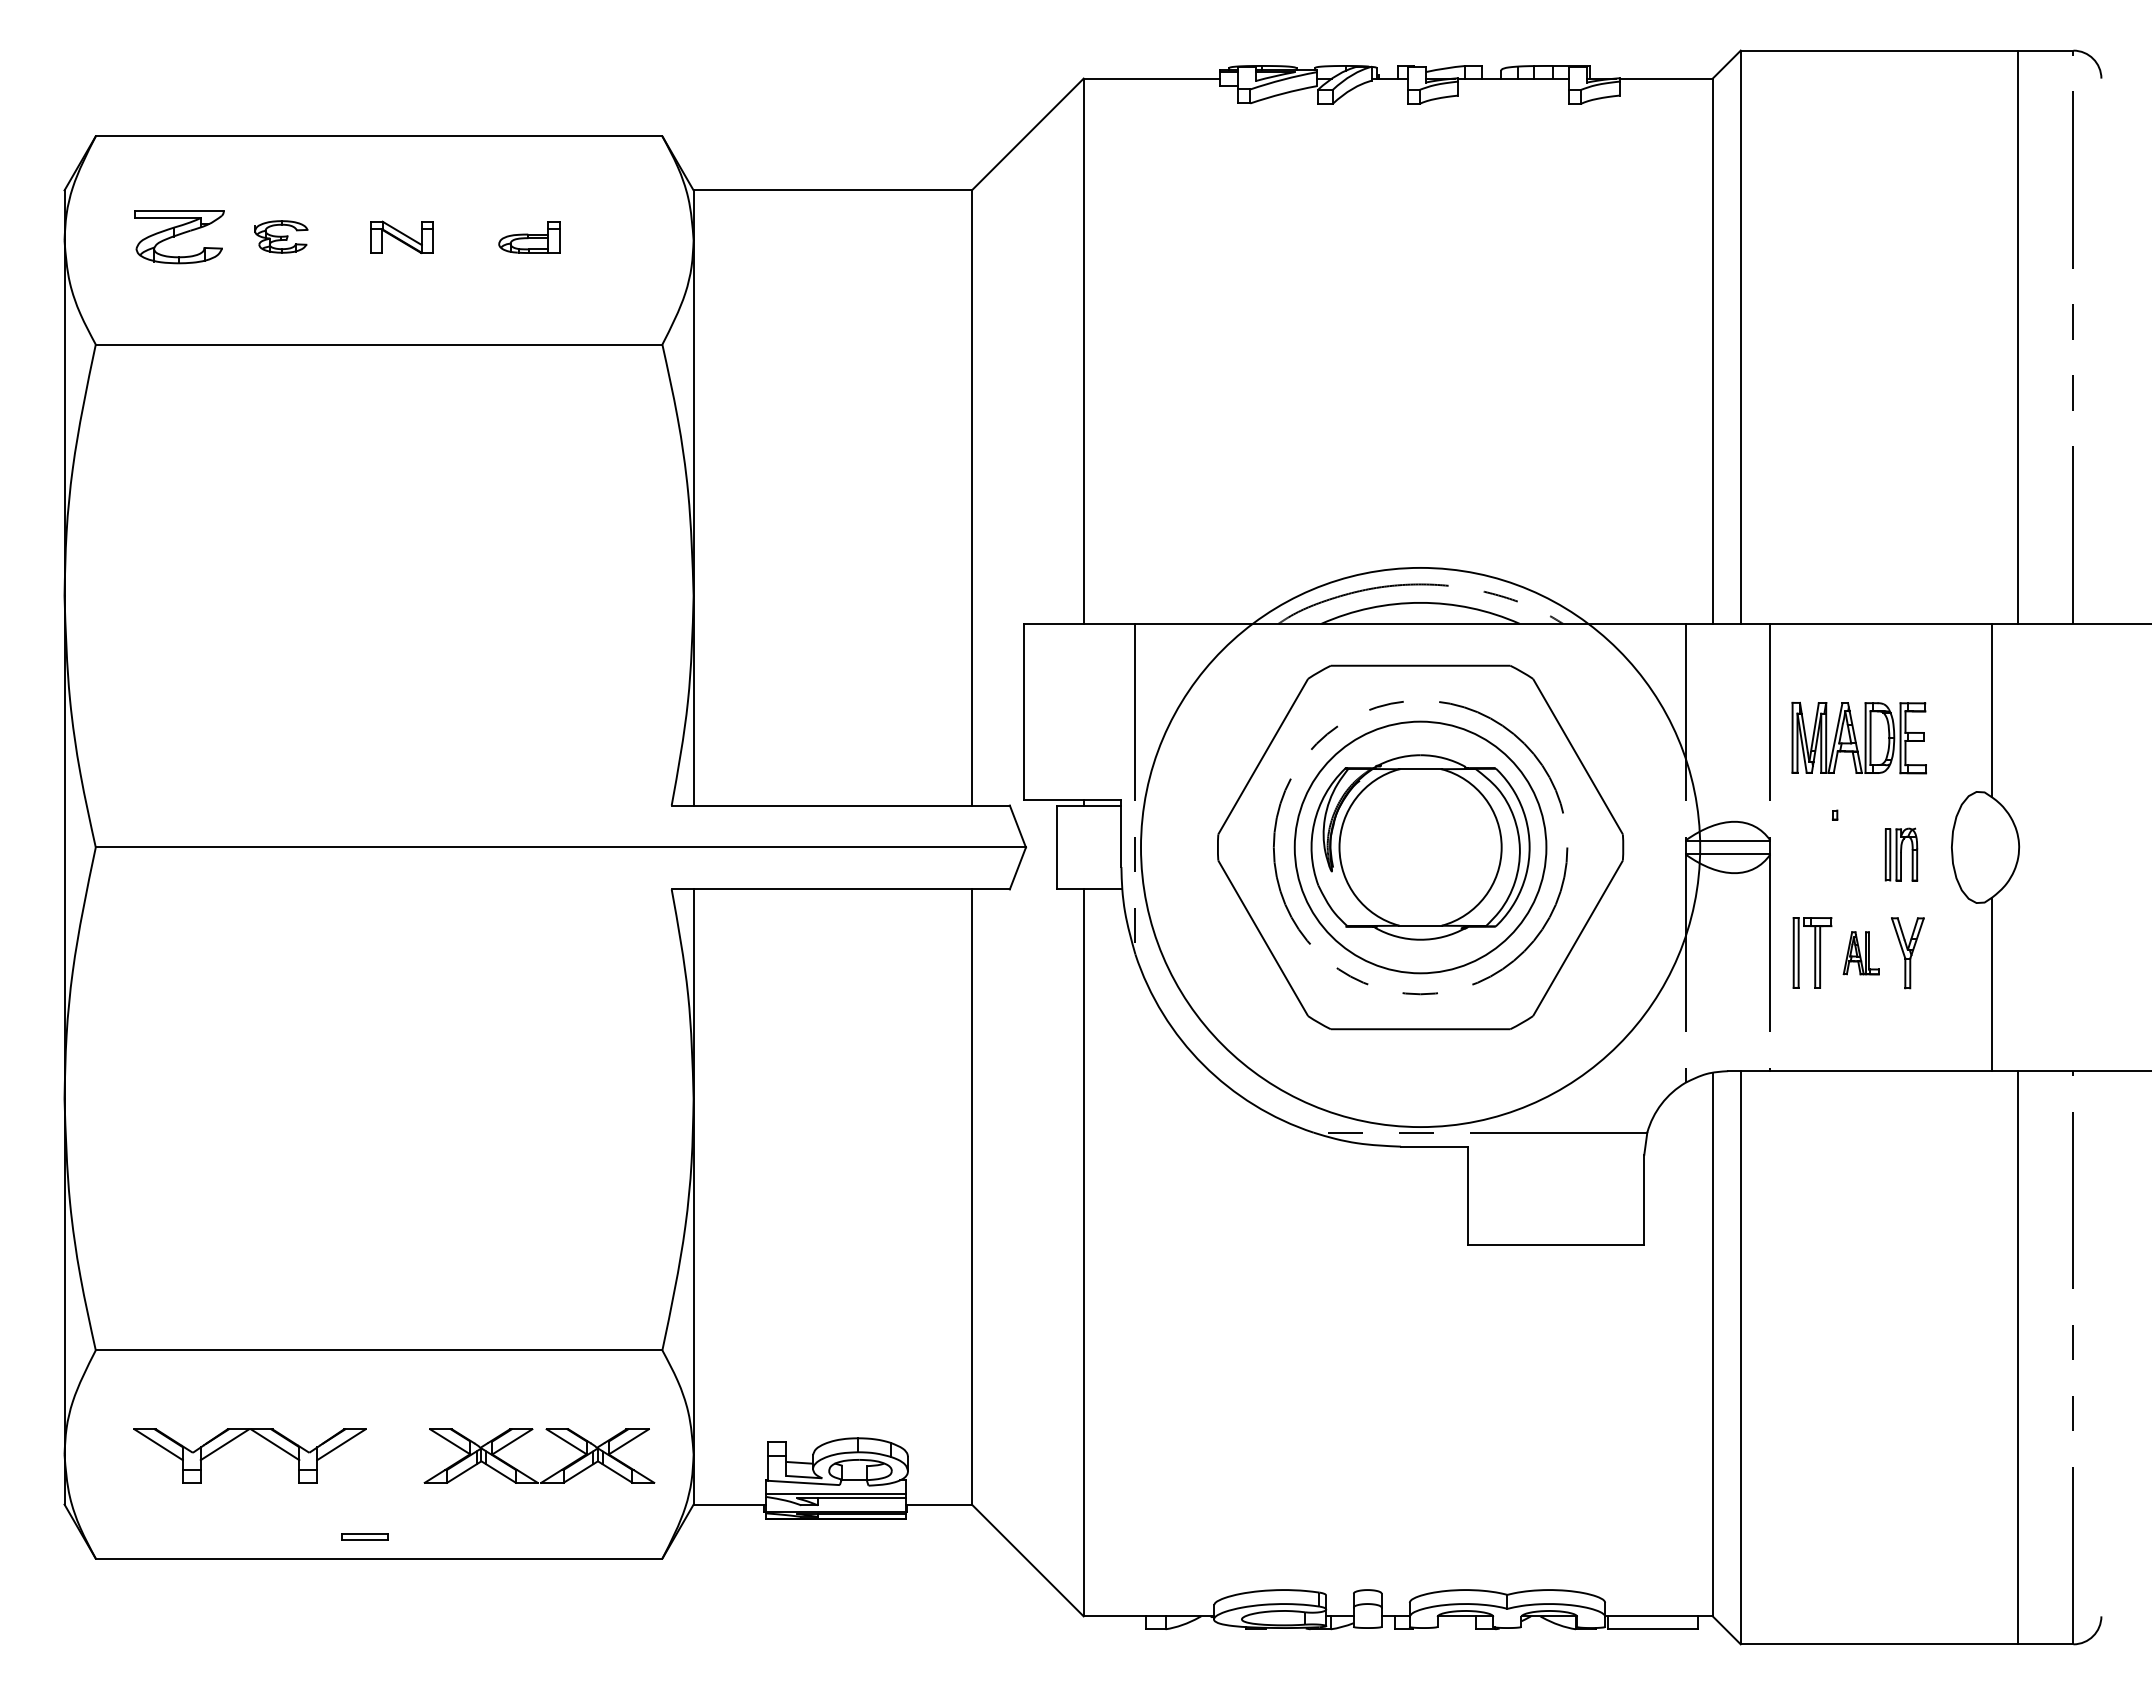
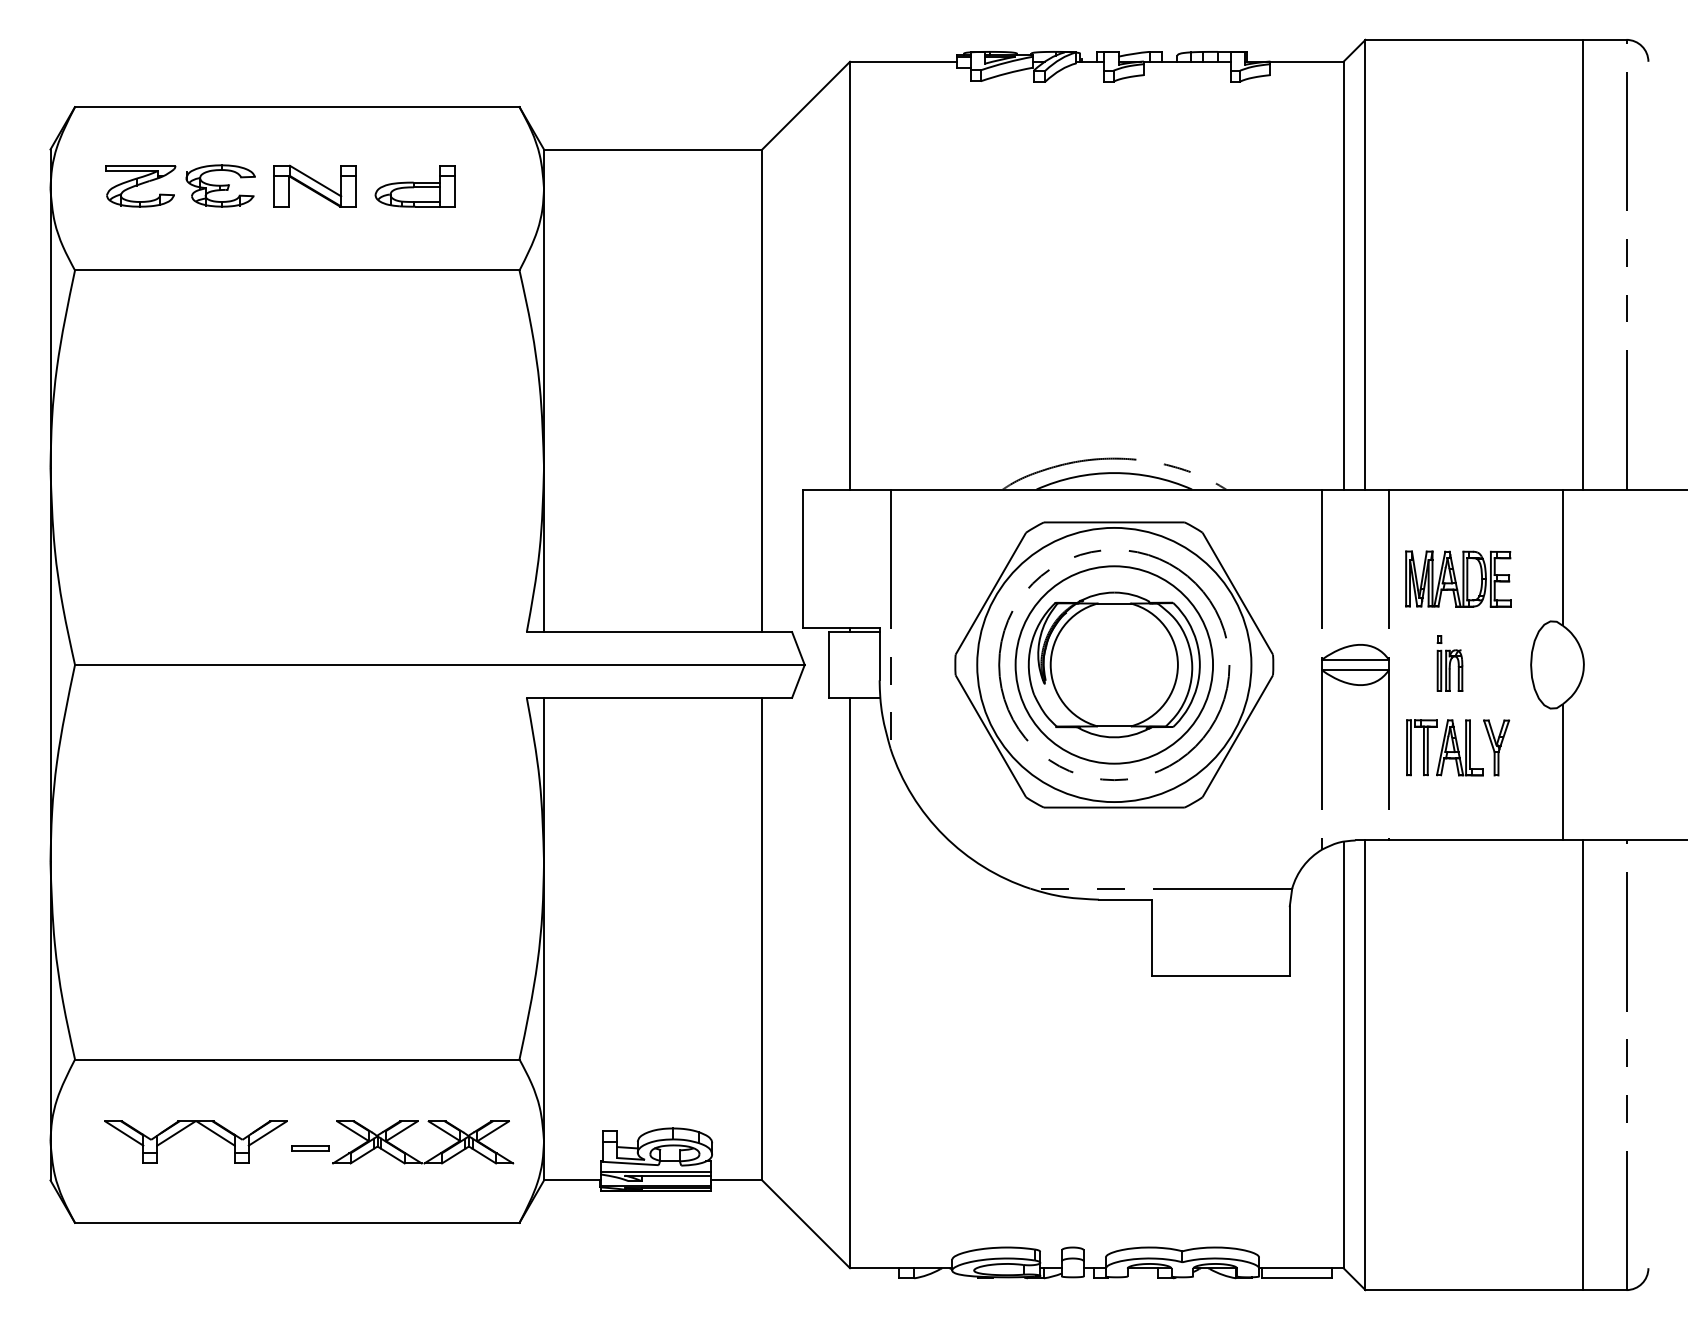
part: (280, 236) -> (219, 185), size x1.67
part: (401, 237) -> (314, 186), size x1.67
part: (529, 237) -> (415, 186), size x1.67
circle: (1420, 847) -> (1114, 665), size x0.62
part: (1901, 854) -> (1450, 670), moved
part: (1861, 953) -> (1460, 748), size x1.67
part: (364, 1536) -> (310, 1148), moved

